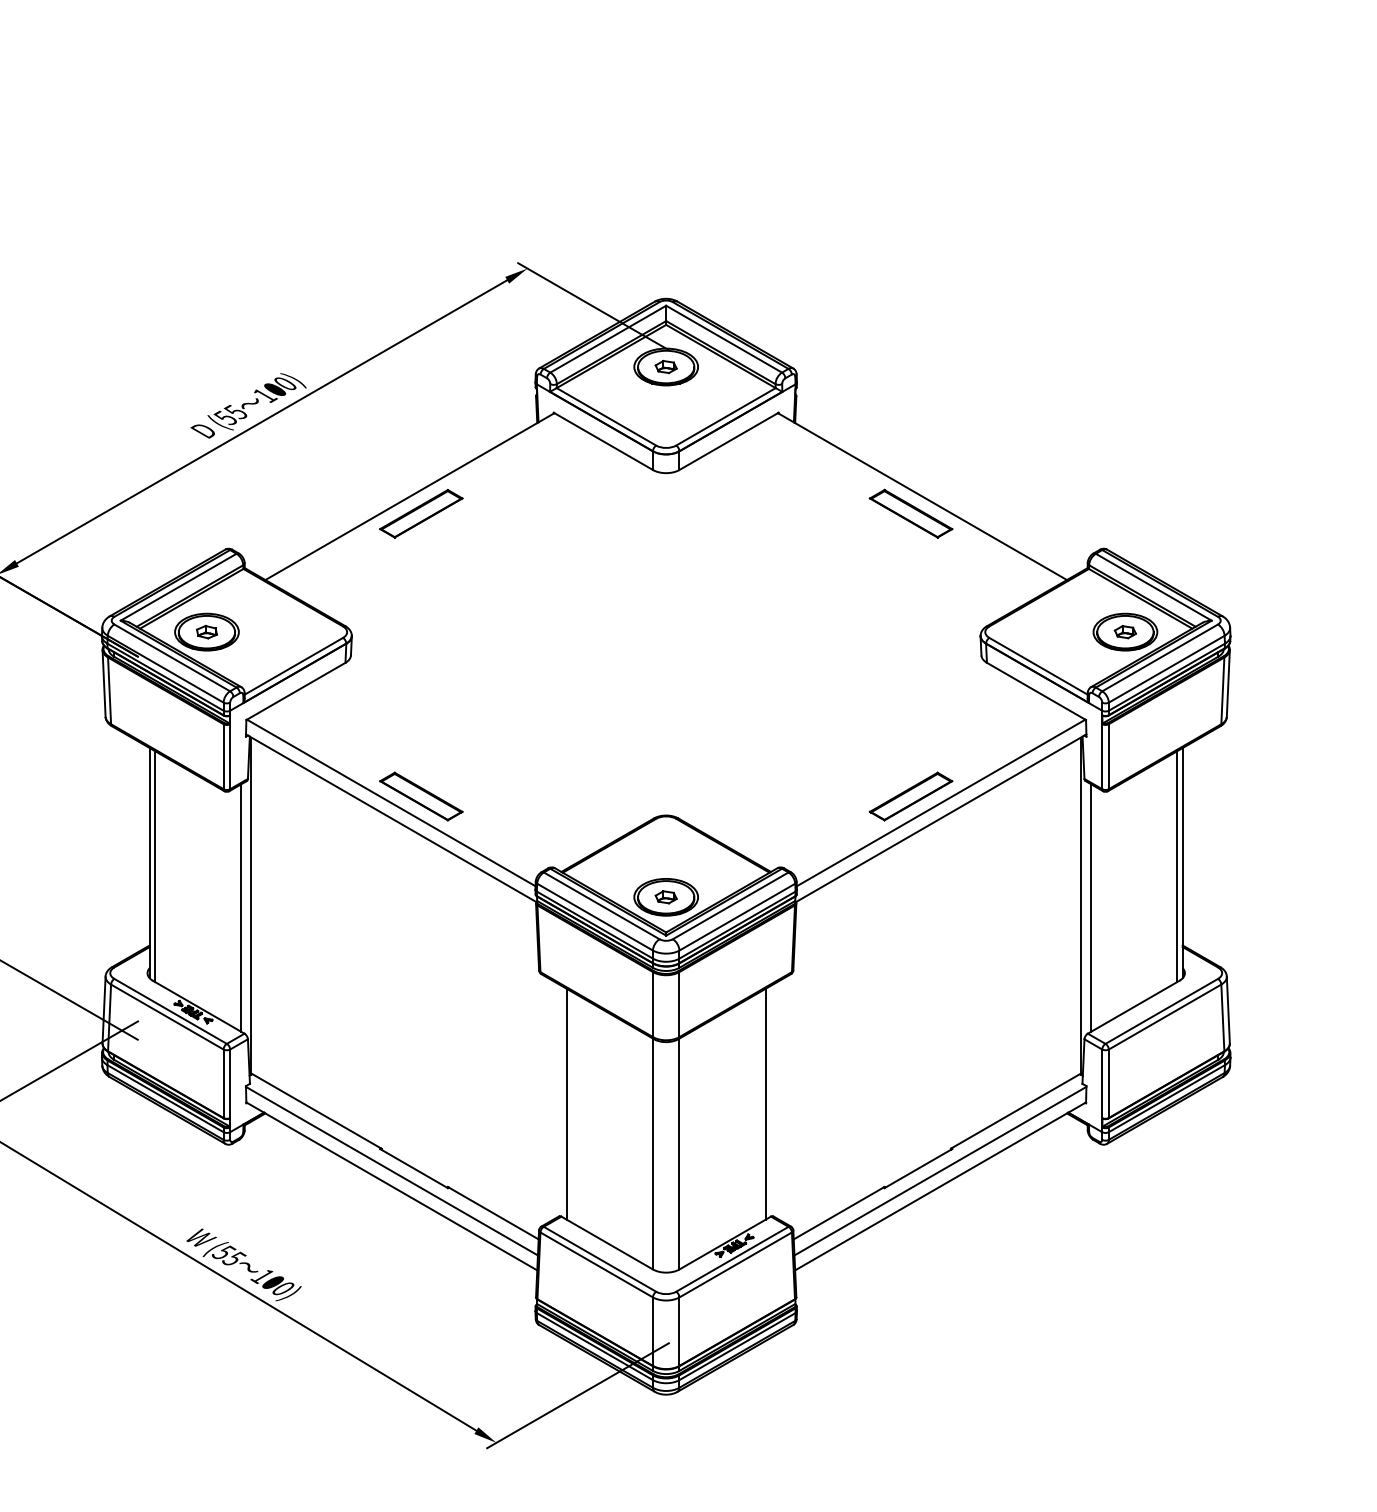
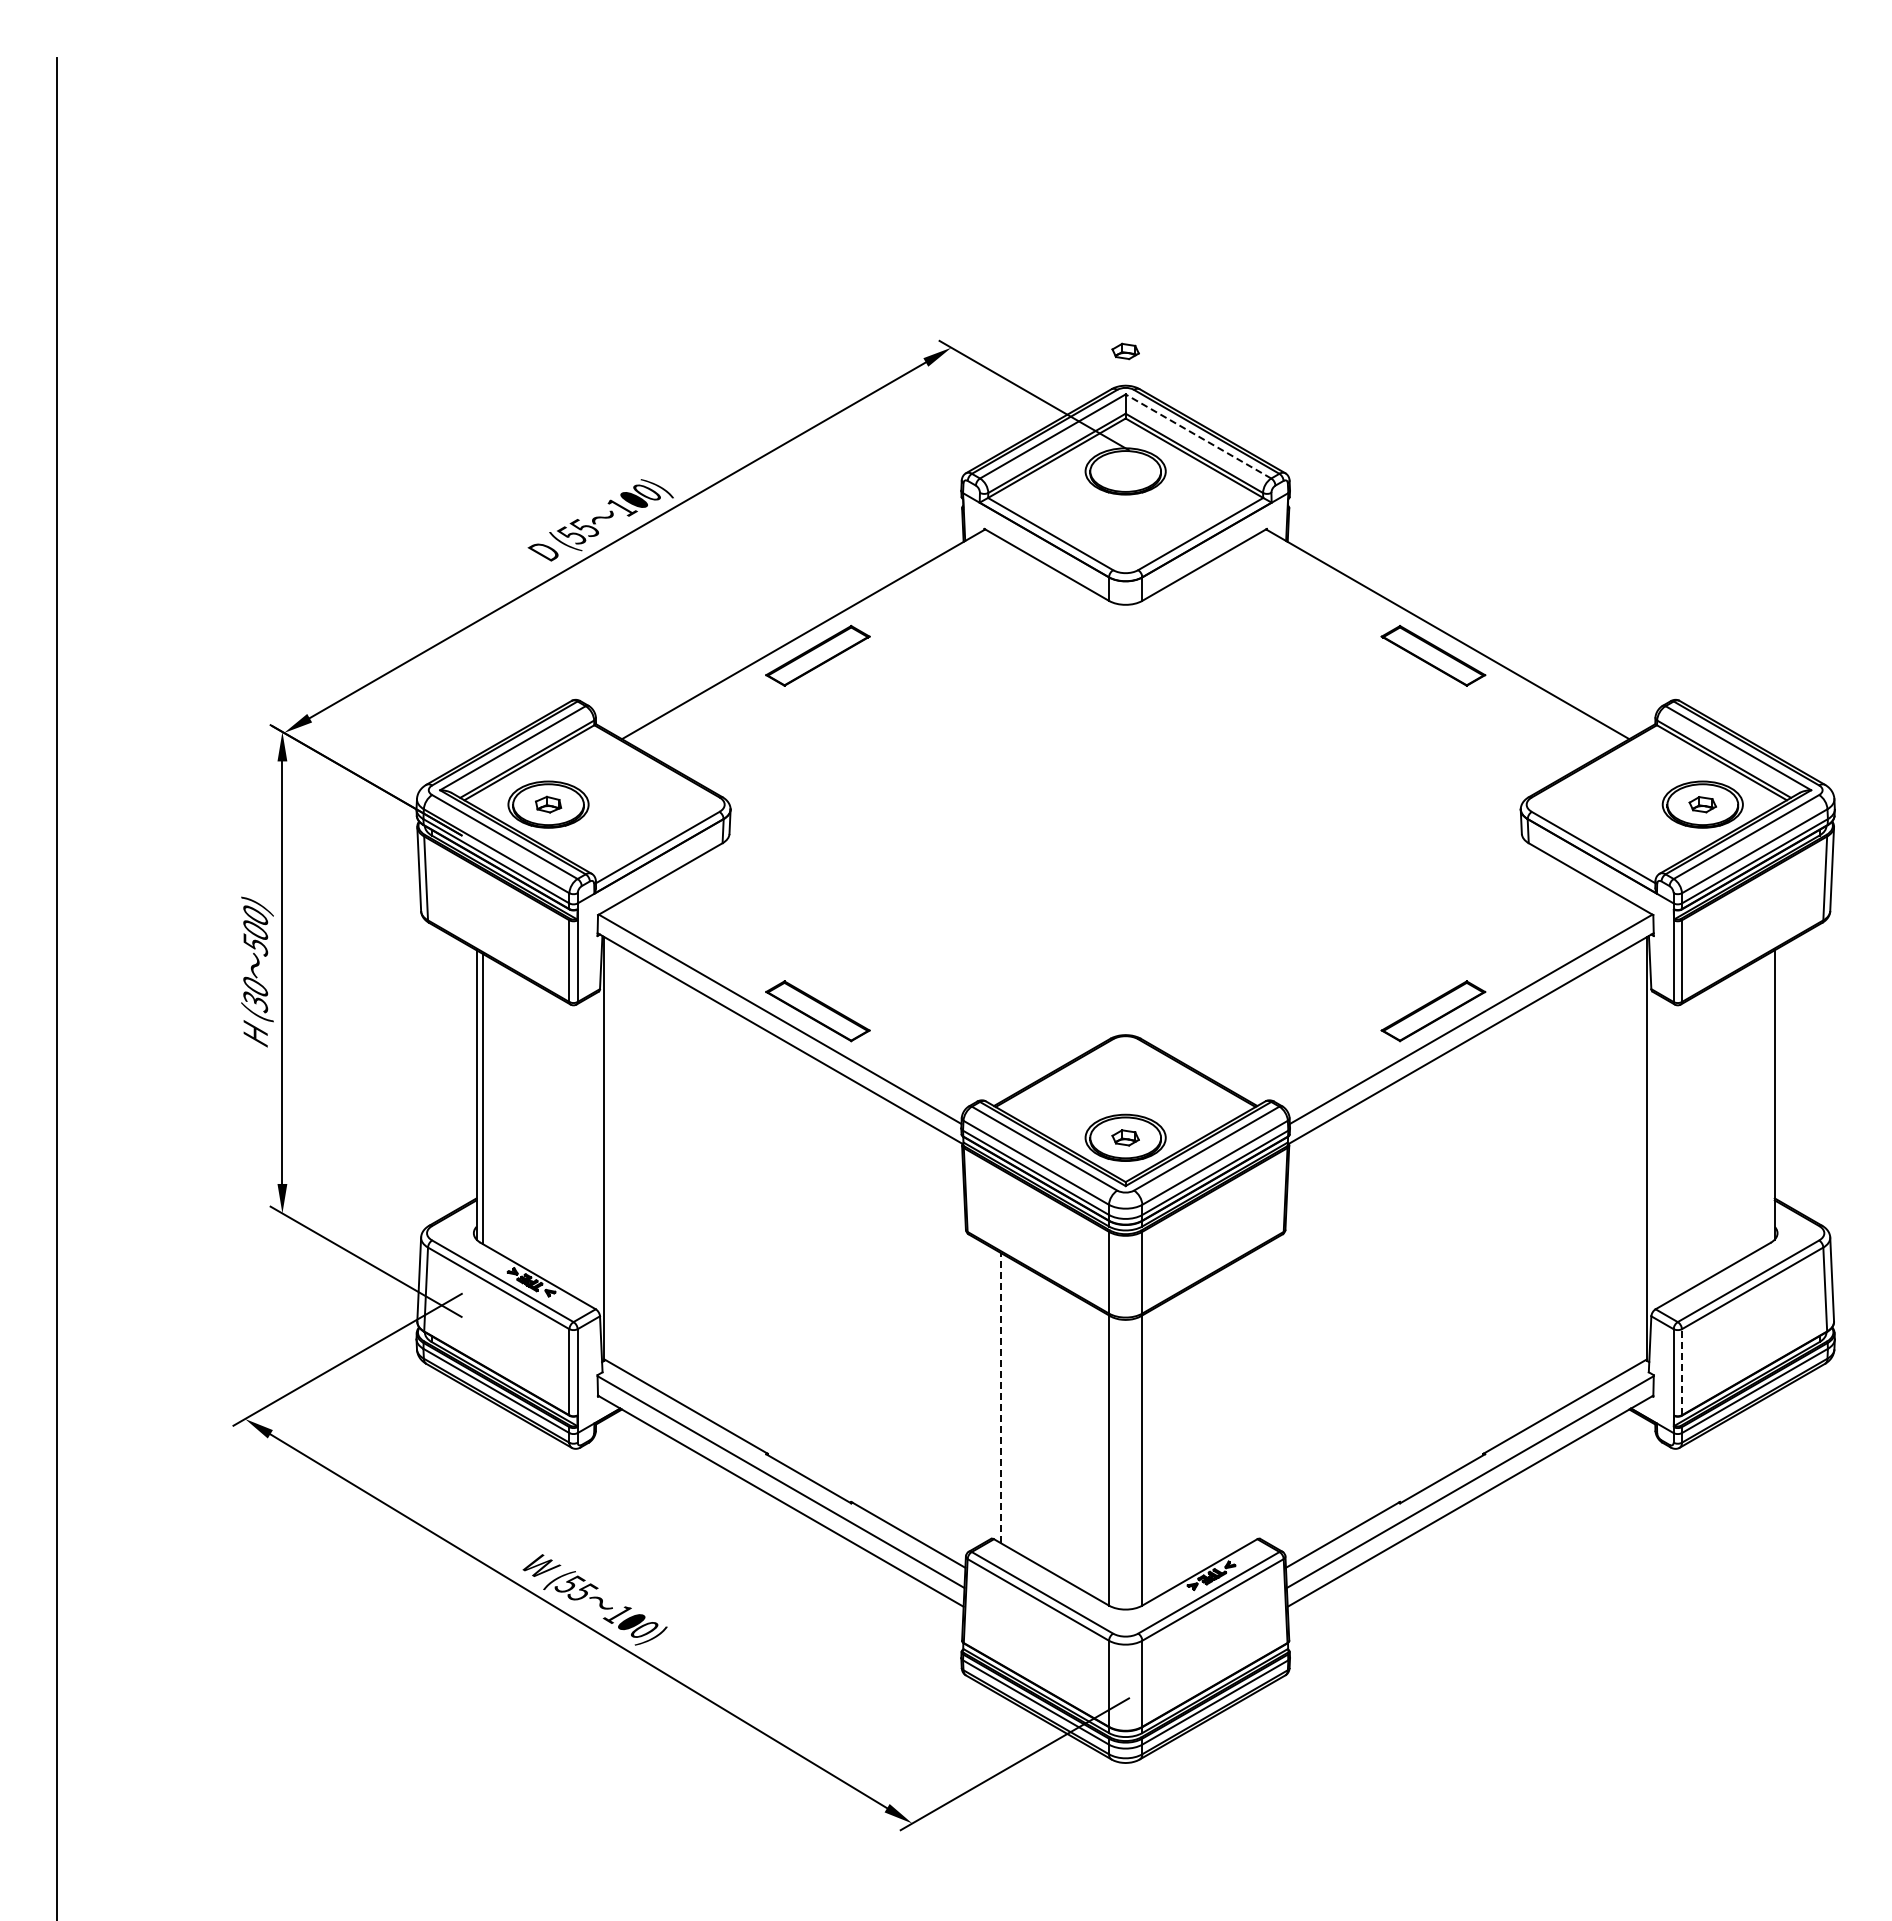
line: (724, 339) -> (1198, 436), solid -> dashed
part: (666, 367) -> (1125, 351), moved
line: (1176, 866) -> (1767, 1099), removed
line: (241, 908) -> (591, 1151), removed
line: (1090, 908) -> (1659, 1151), removed
line: (1108, 1083) -> (1681, 1371), solid -> dashed
line: (566, 1103) -> (1000, 1397), solid -> dashed
line: (765, 1103) -> (1250, 1397), removed

